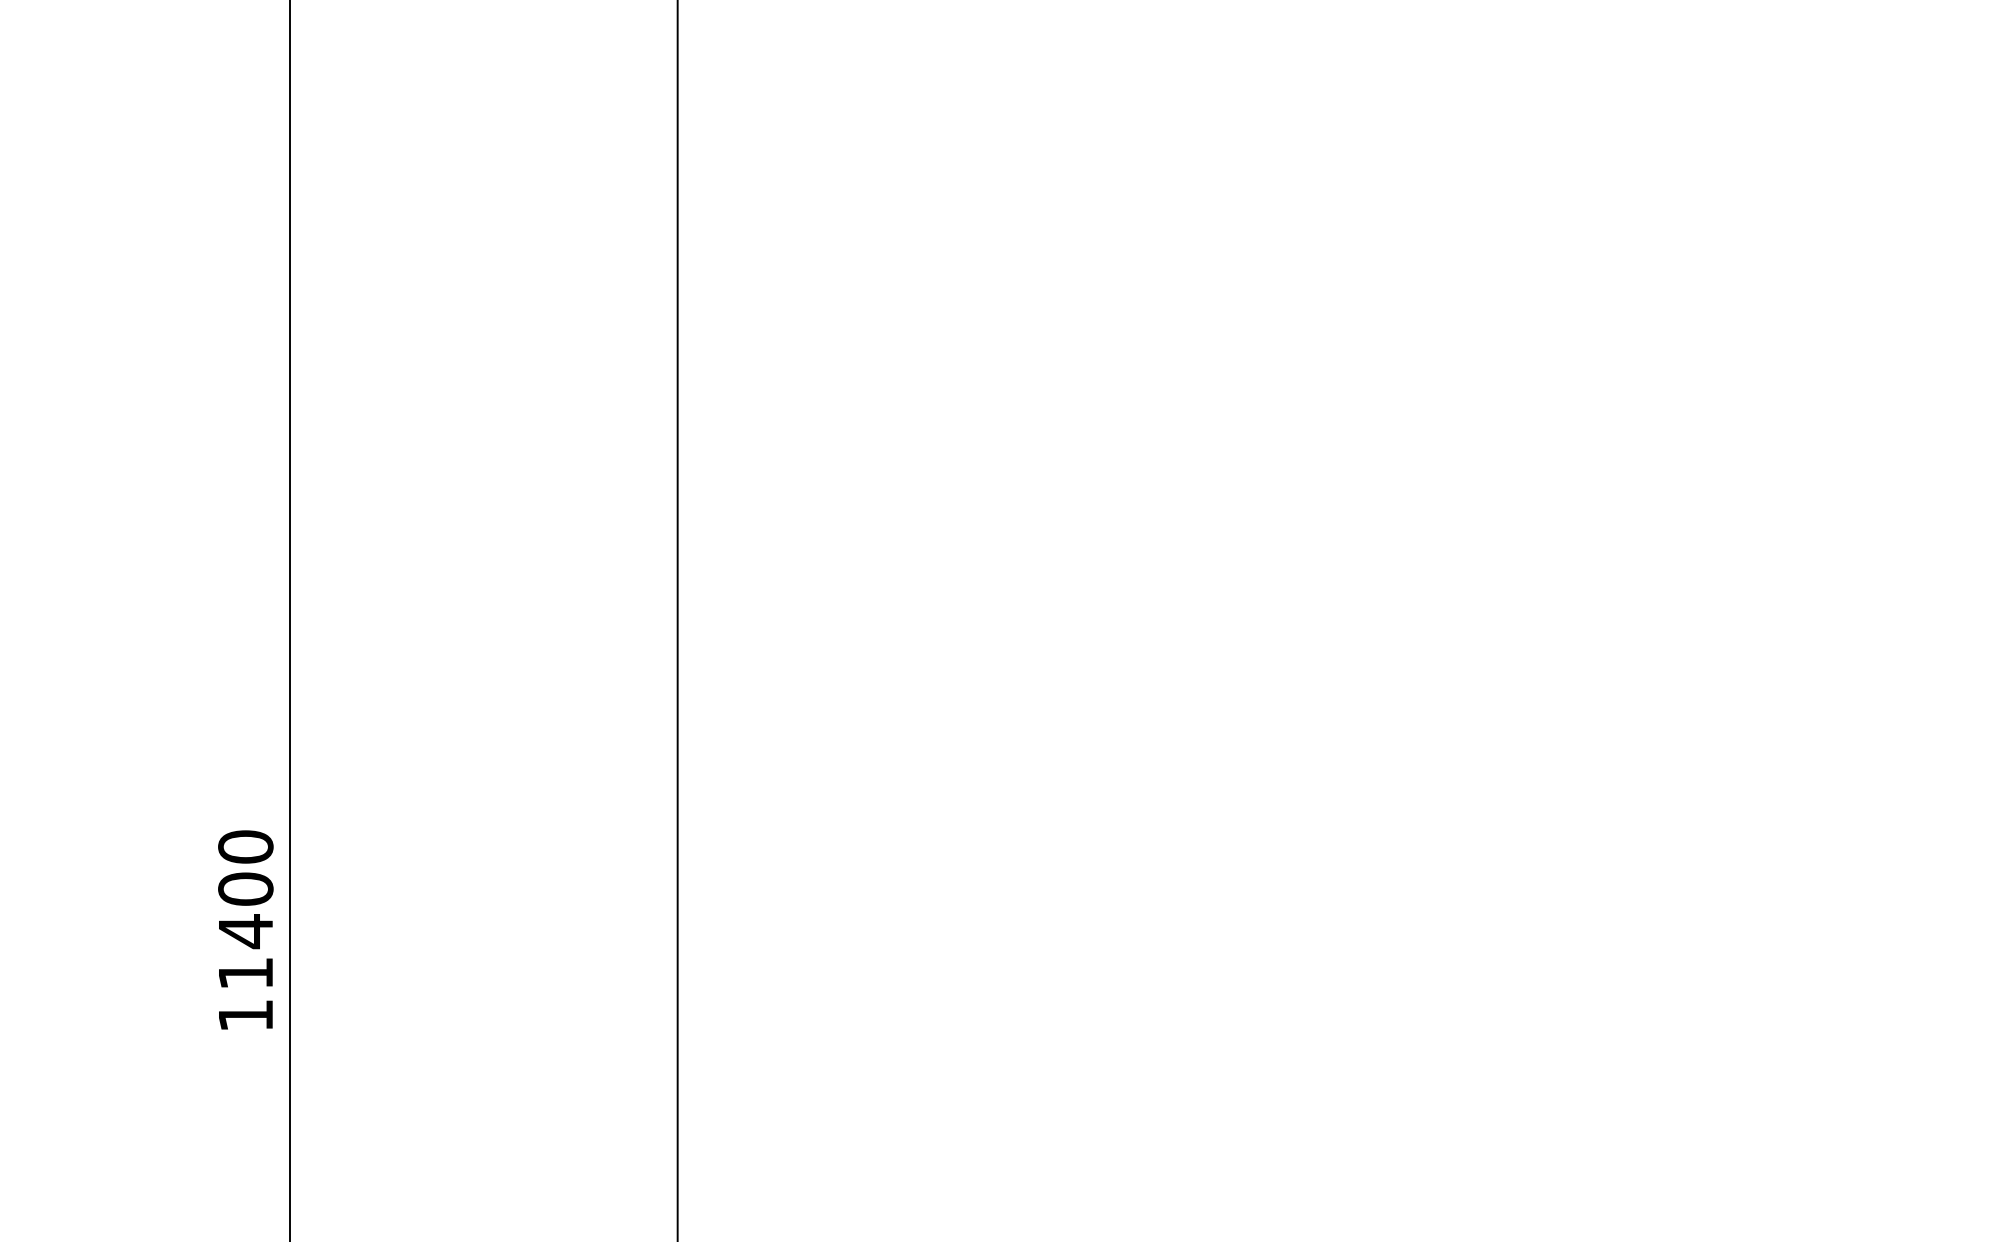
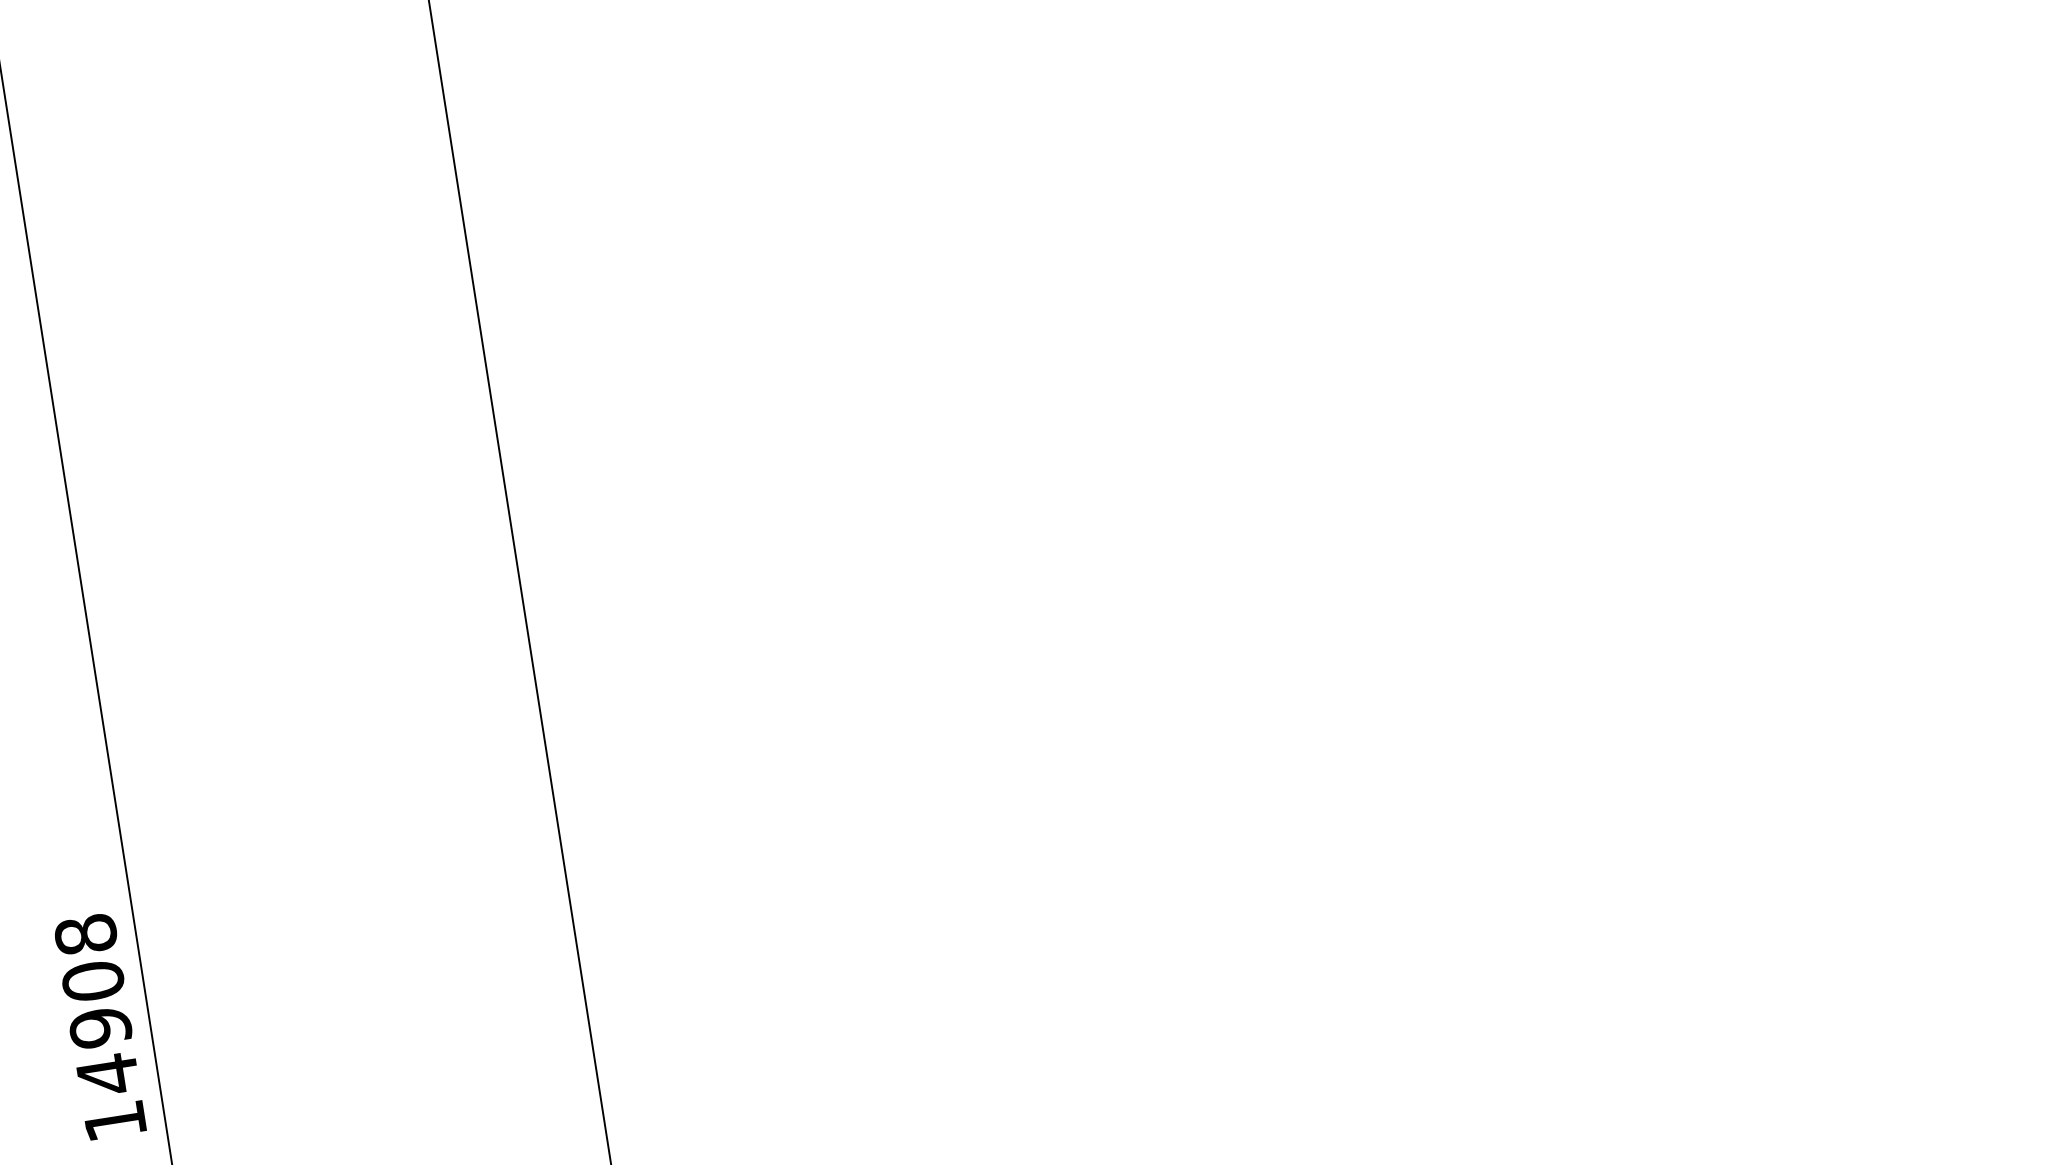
text: (245, 910) -> (96, 1004), 11400 -> 14908

